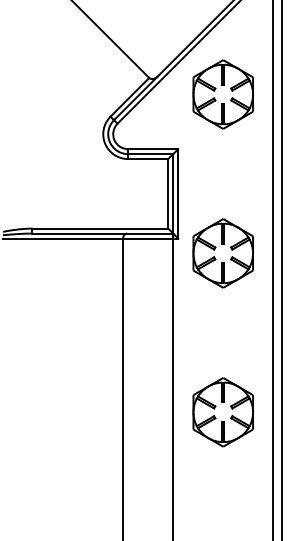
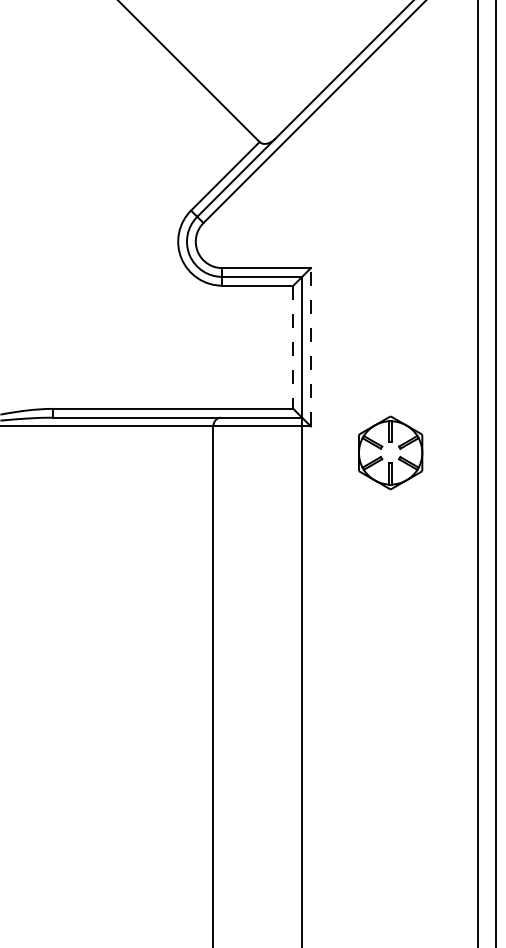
part: (222, 94) -> (389, 171), removed
line: (168, 193) -> (293, 346), solid -> dashed
line: (178, 193) -> (311, 346), solid -> dashed
part: (222, 253) -> (389, 453), size x0.6
part: (222, 412) -> (389, 734), removed

